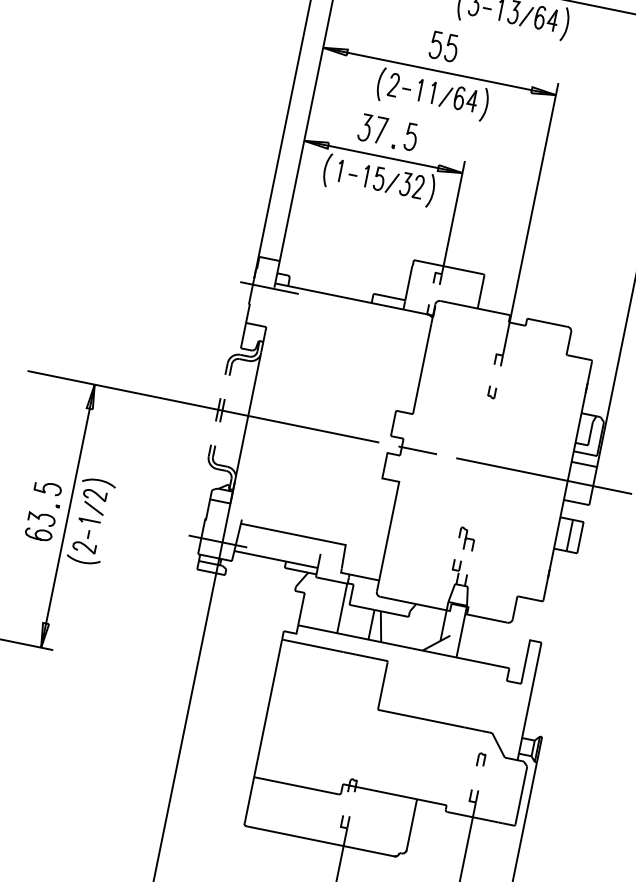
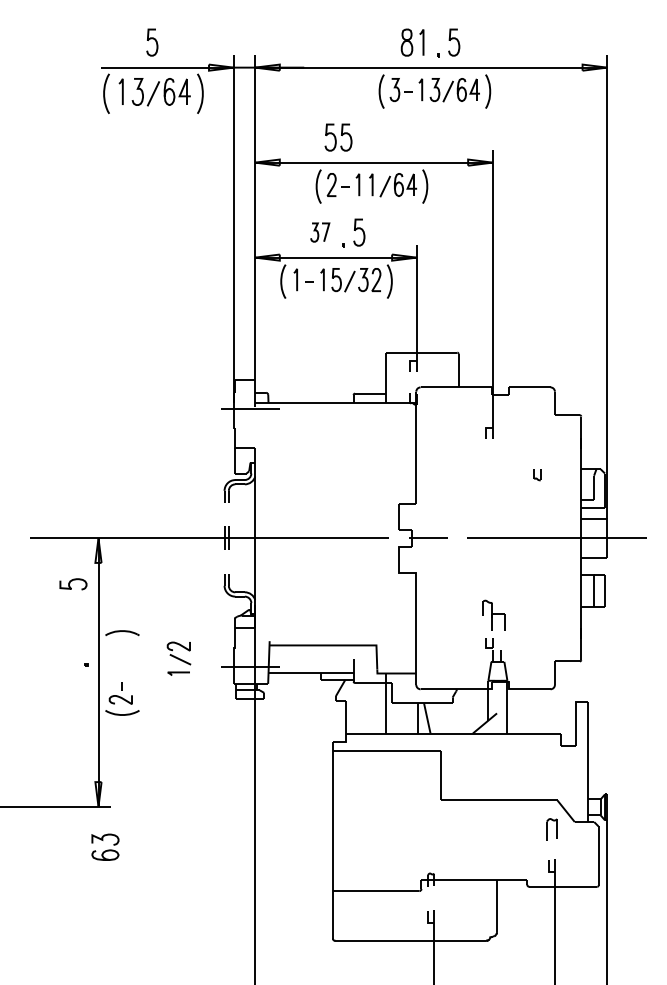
part: (444, 46) -> (338, 137), moved
part: (373, 129) -> (320, 232), size x0.7
part: (491, 393) -> (537, 475), moved
curve: (47, 485) -> (72, 581), moved
part: (92, 506) -> (178, 658), moved
part: (40, 525) -> (105, 846), moved
part: (466, 539) -> (493, 615), size x1.4
part: (480, 759) -> (551, 828), size x1.6

